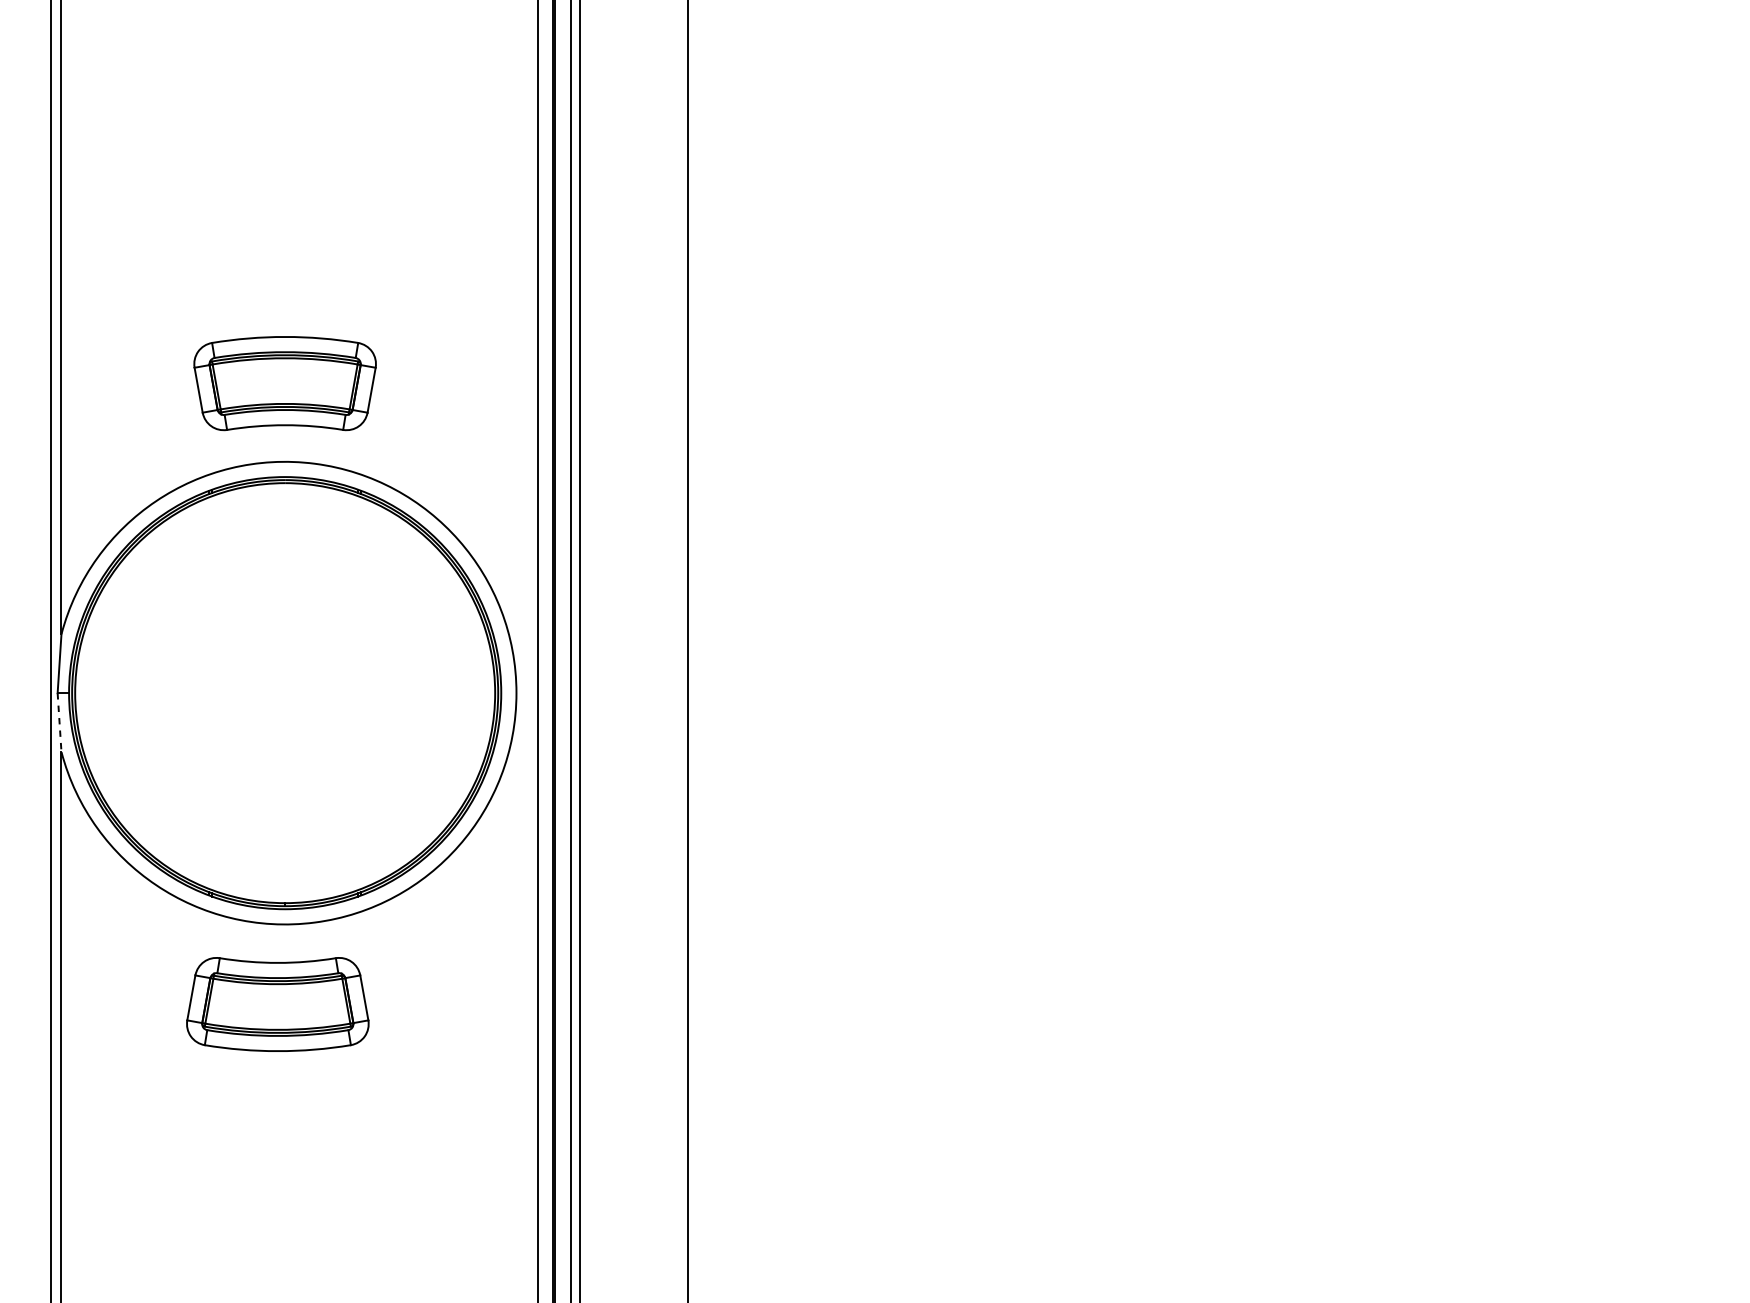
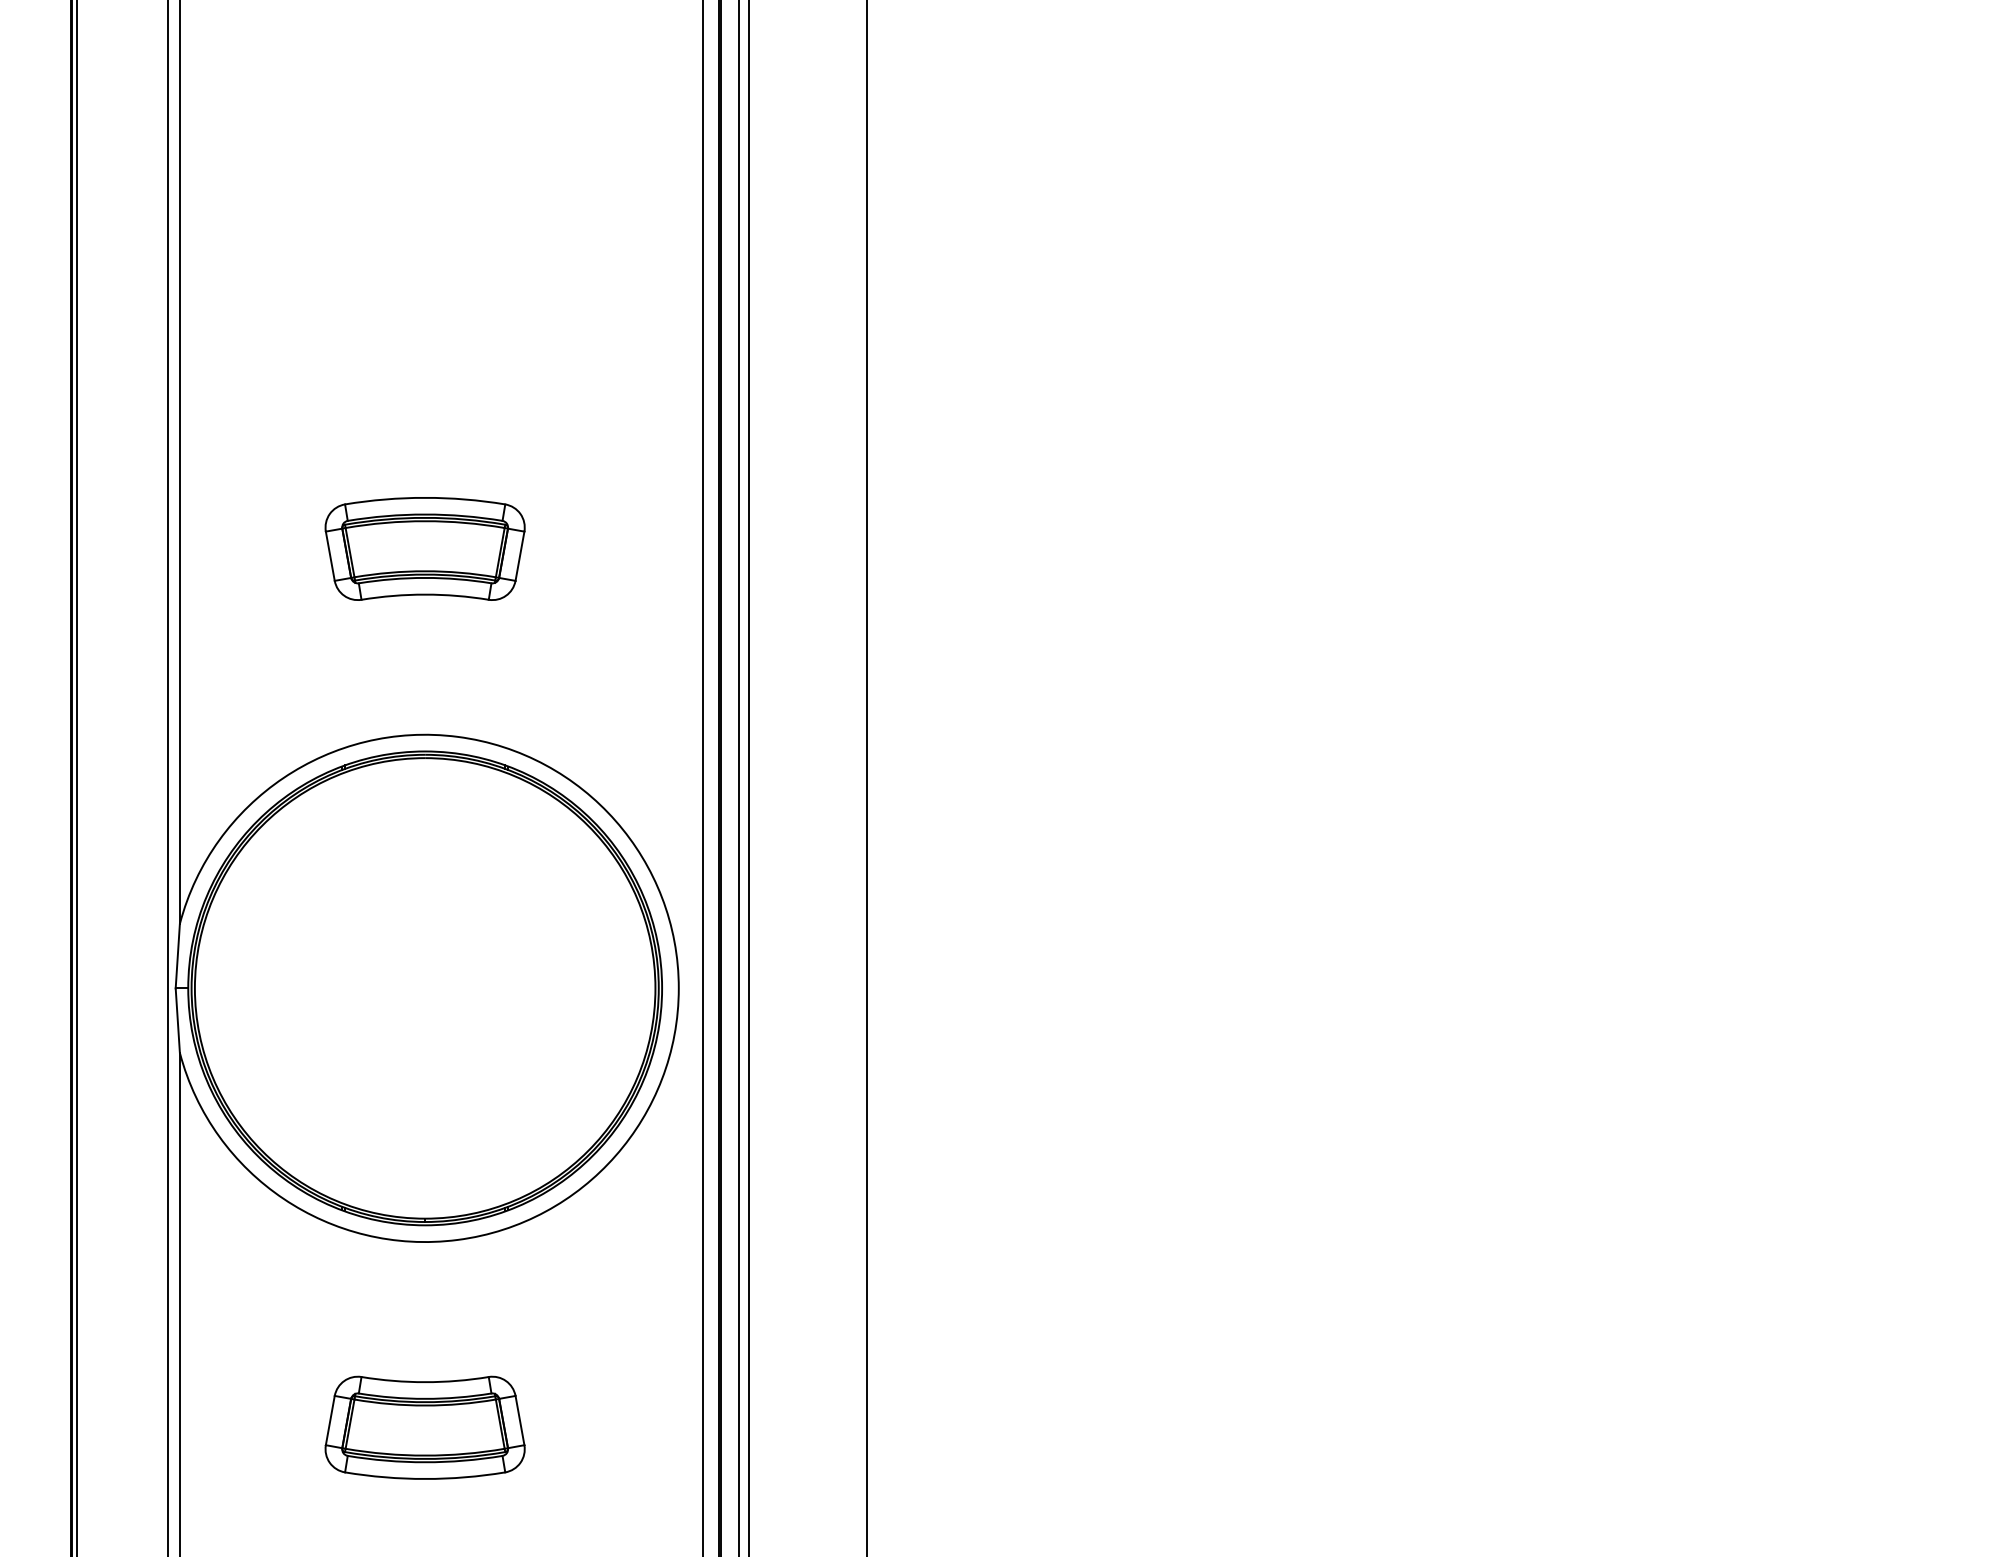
part: (284, 383) -> (424, 548), moved
line: (59, 723) -> (177, 1021), dashed -> solid
part: (277, 1004) -> (424, 1427), moved

